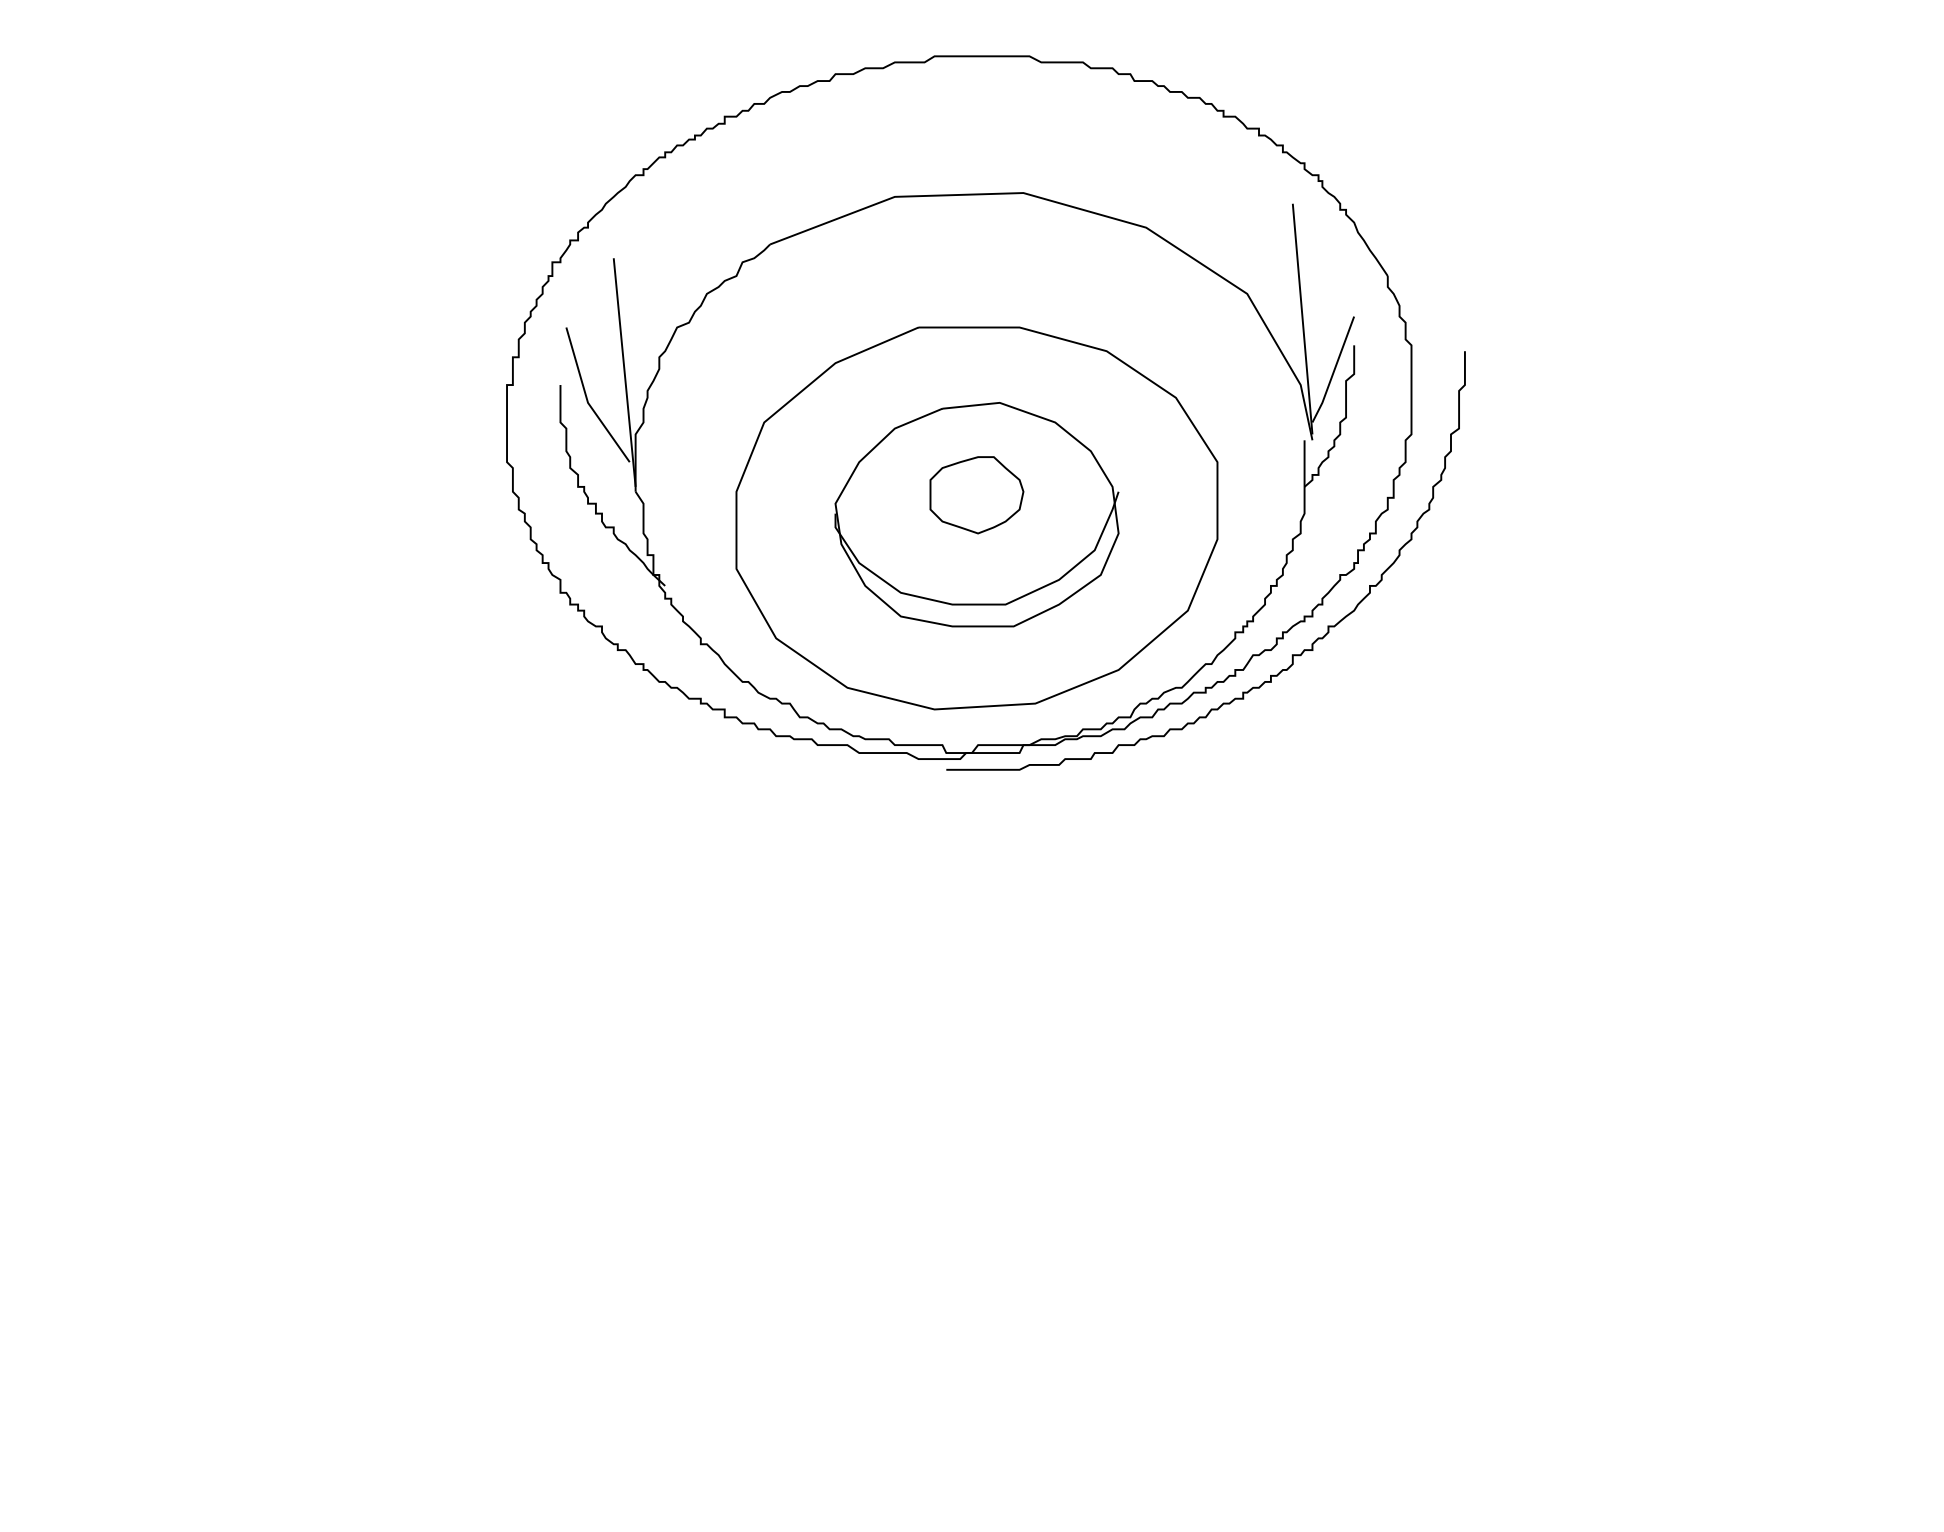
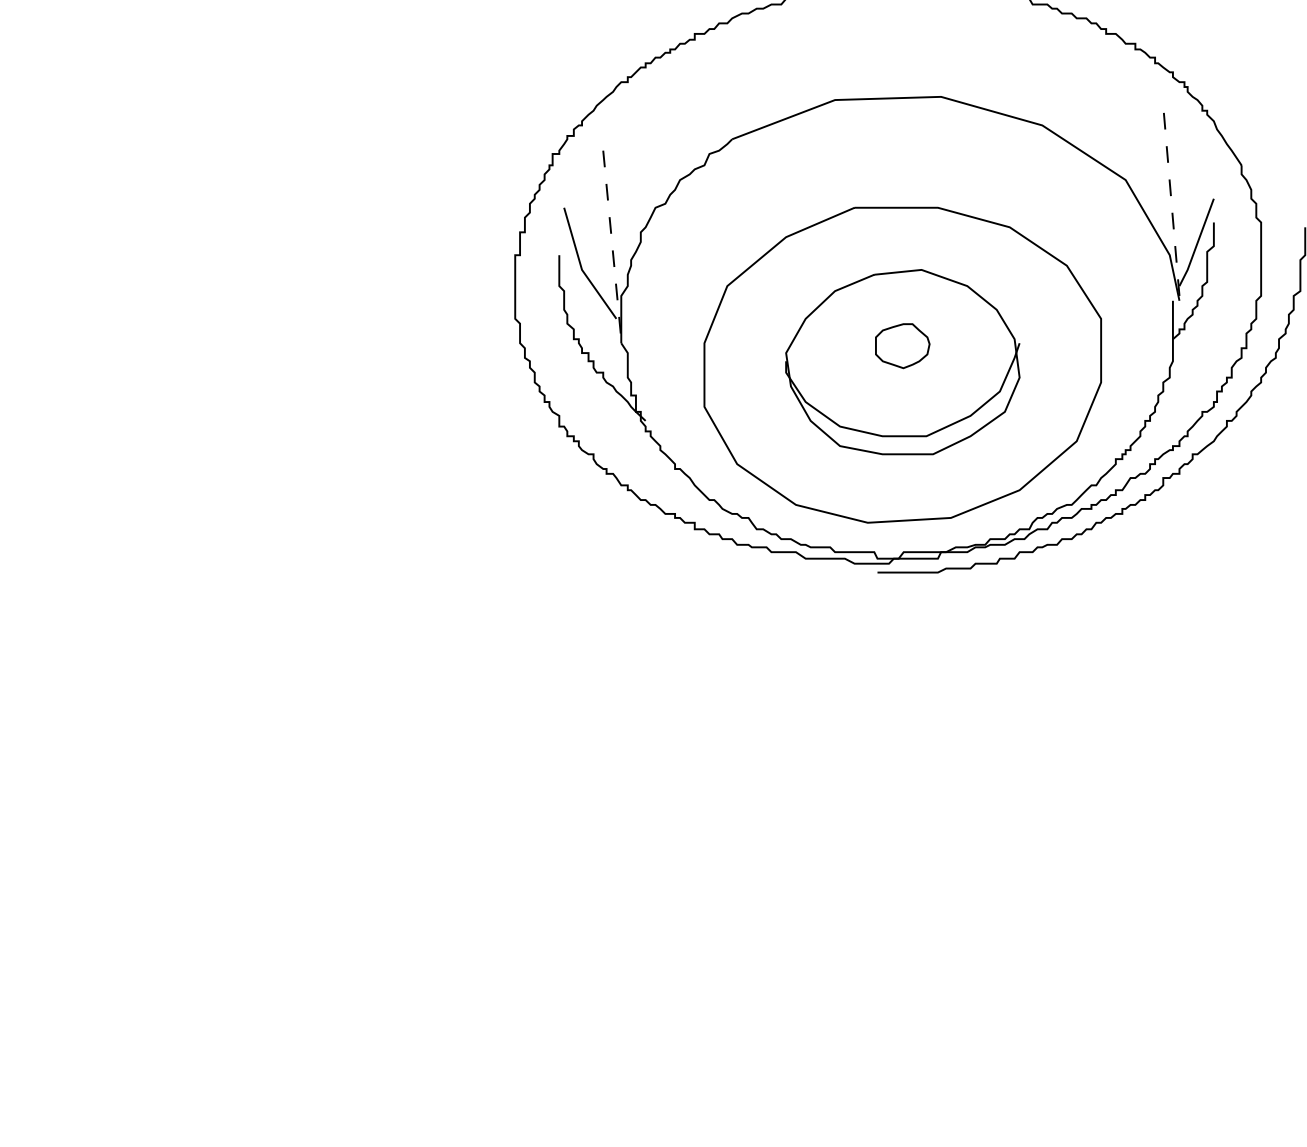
line: (1302, 319) -> (1171, 201), solid -> dashed
line: (624, 372) -> (612, 244), solid -> dashed
part: (976, 495) -> (902, 346), size x0.7

